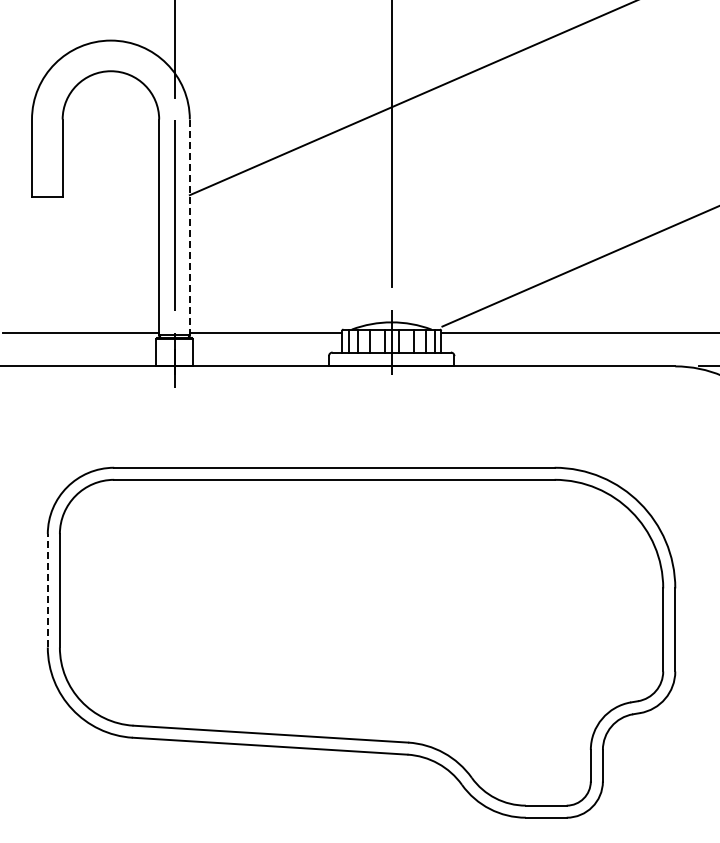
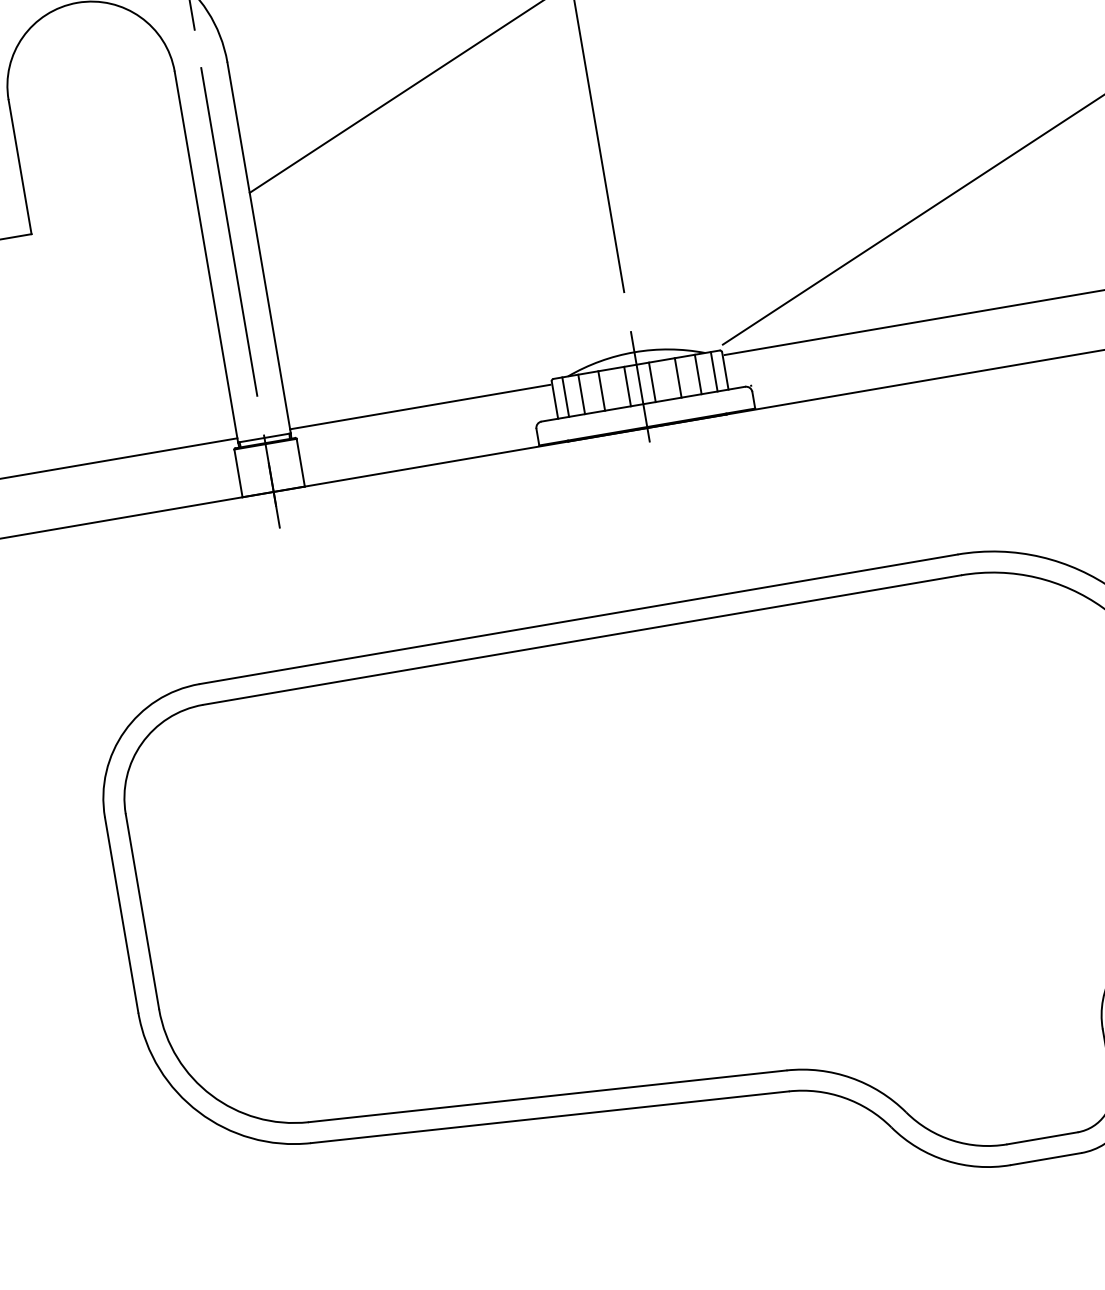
line: (189, 227) -> (258, 248), dashed -> solid
line: (47, 590) -> (121, 914), dashed -> solid

